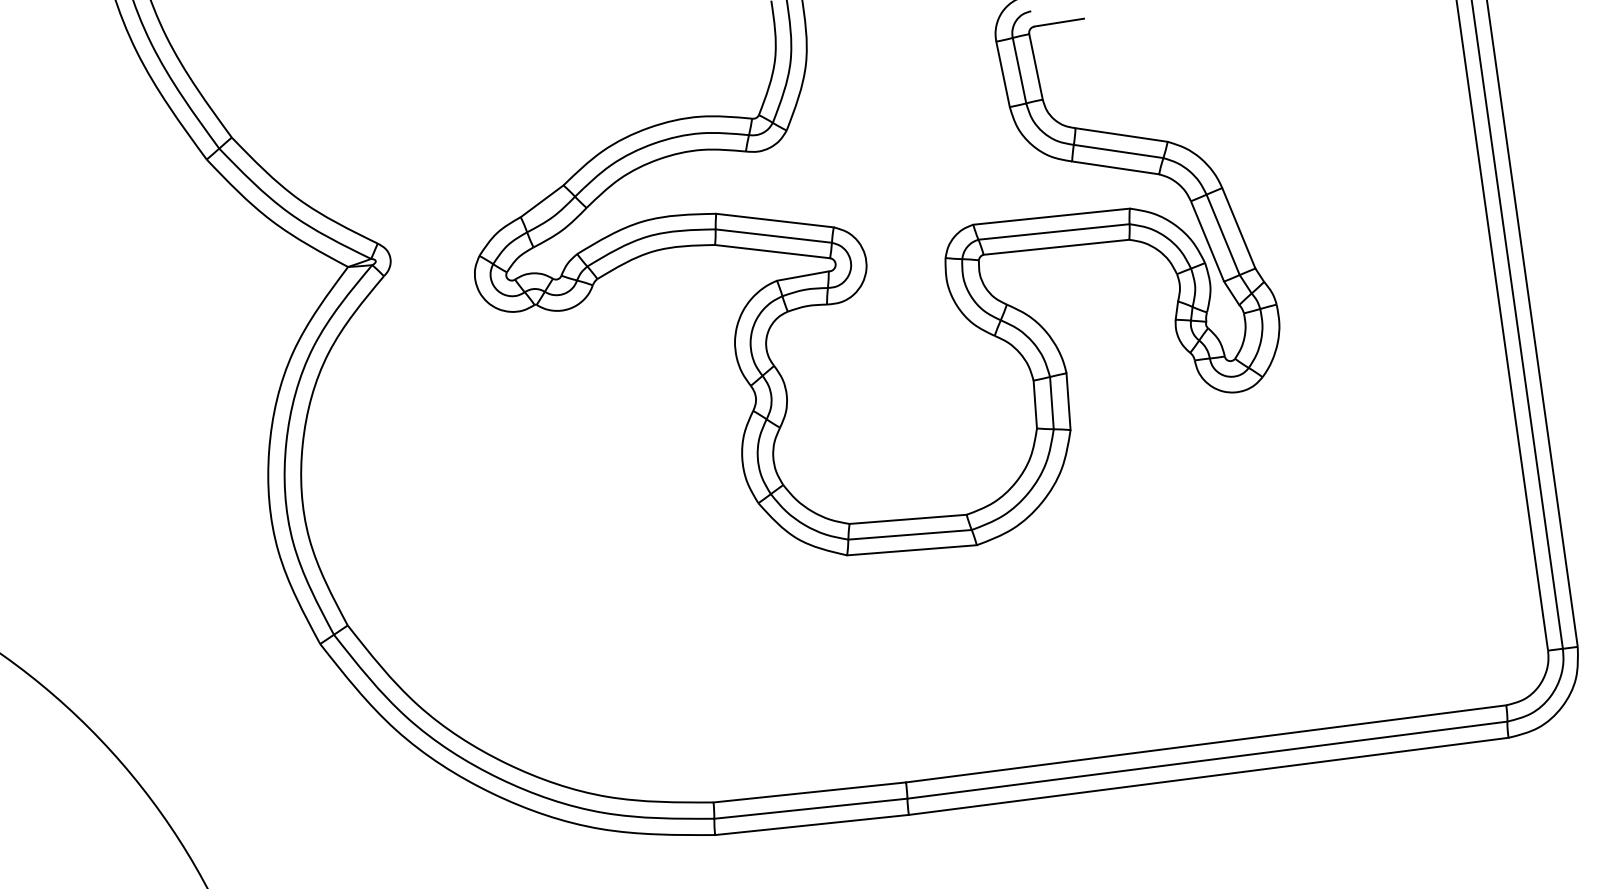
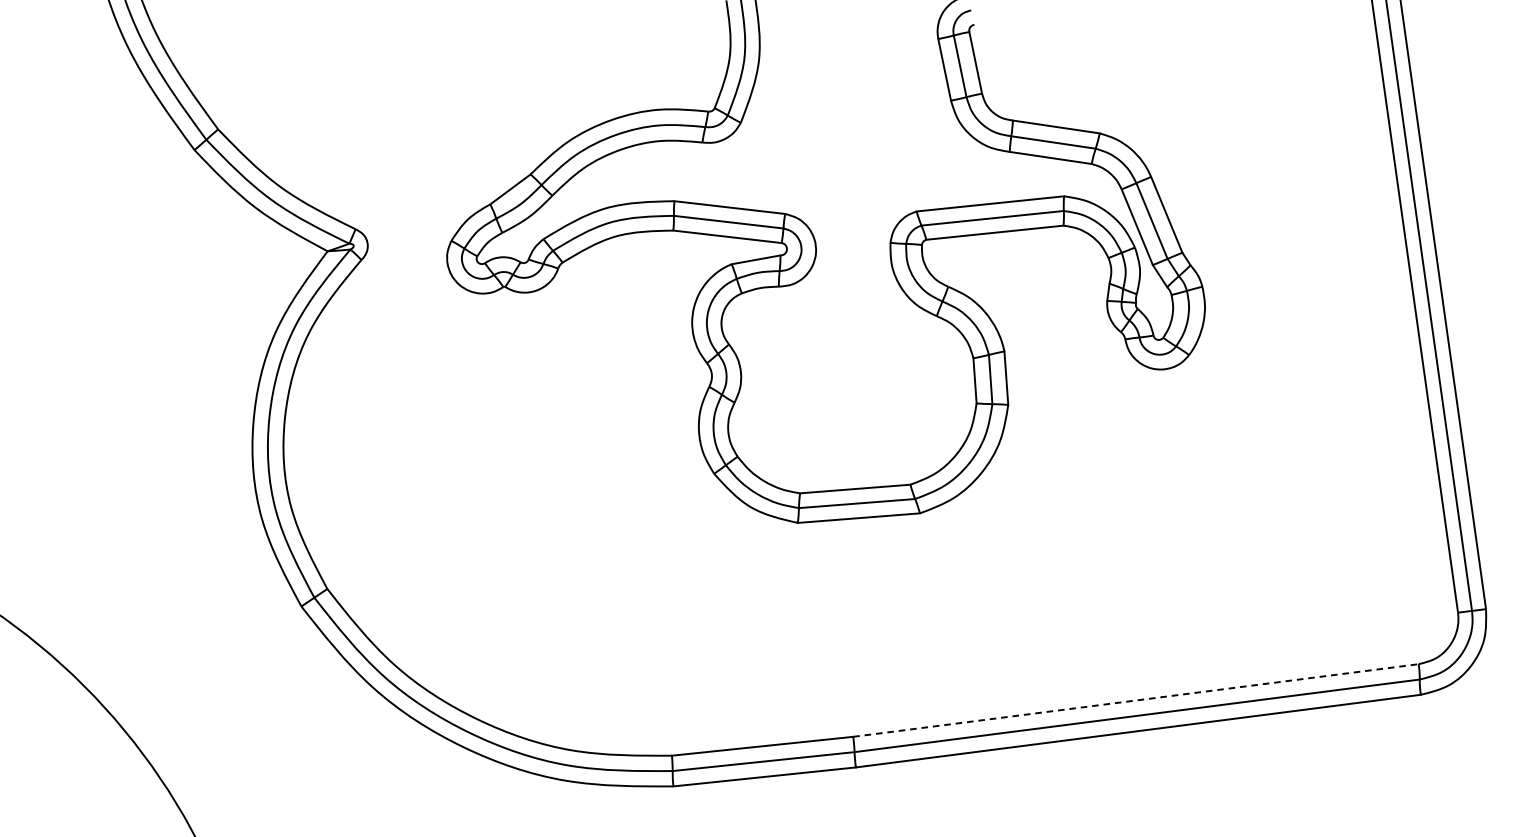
line: (1059, 22) -> (997, 20), removed
line: (1206, 743) -> (1136, 700), solid -> dashed

